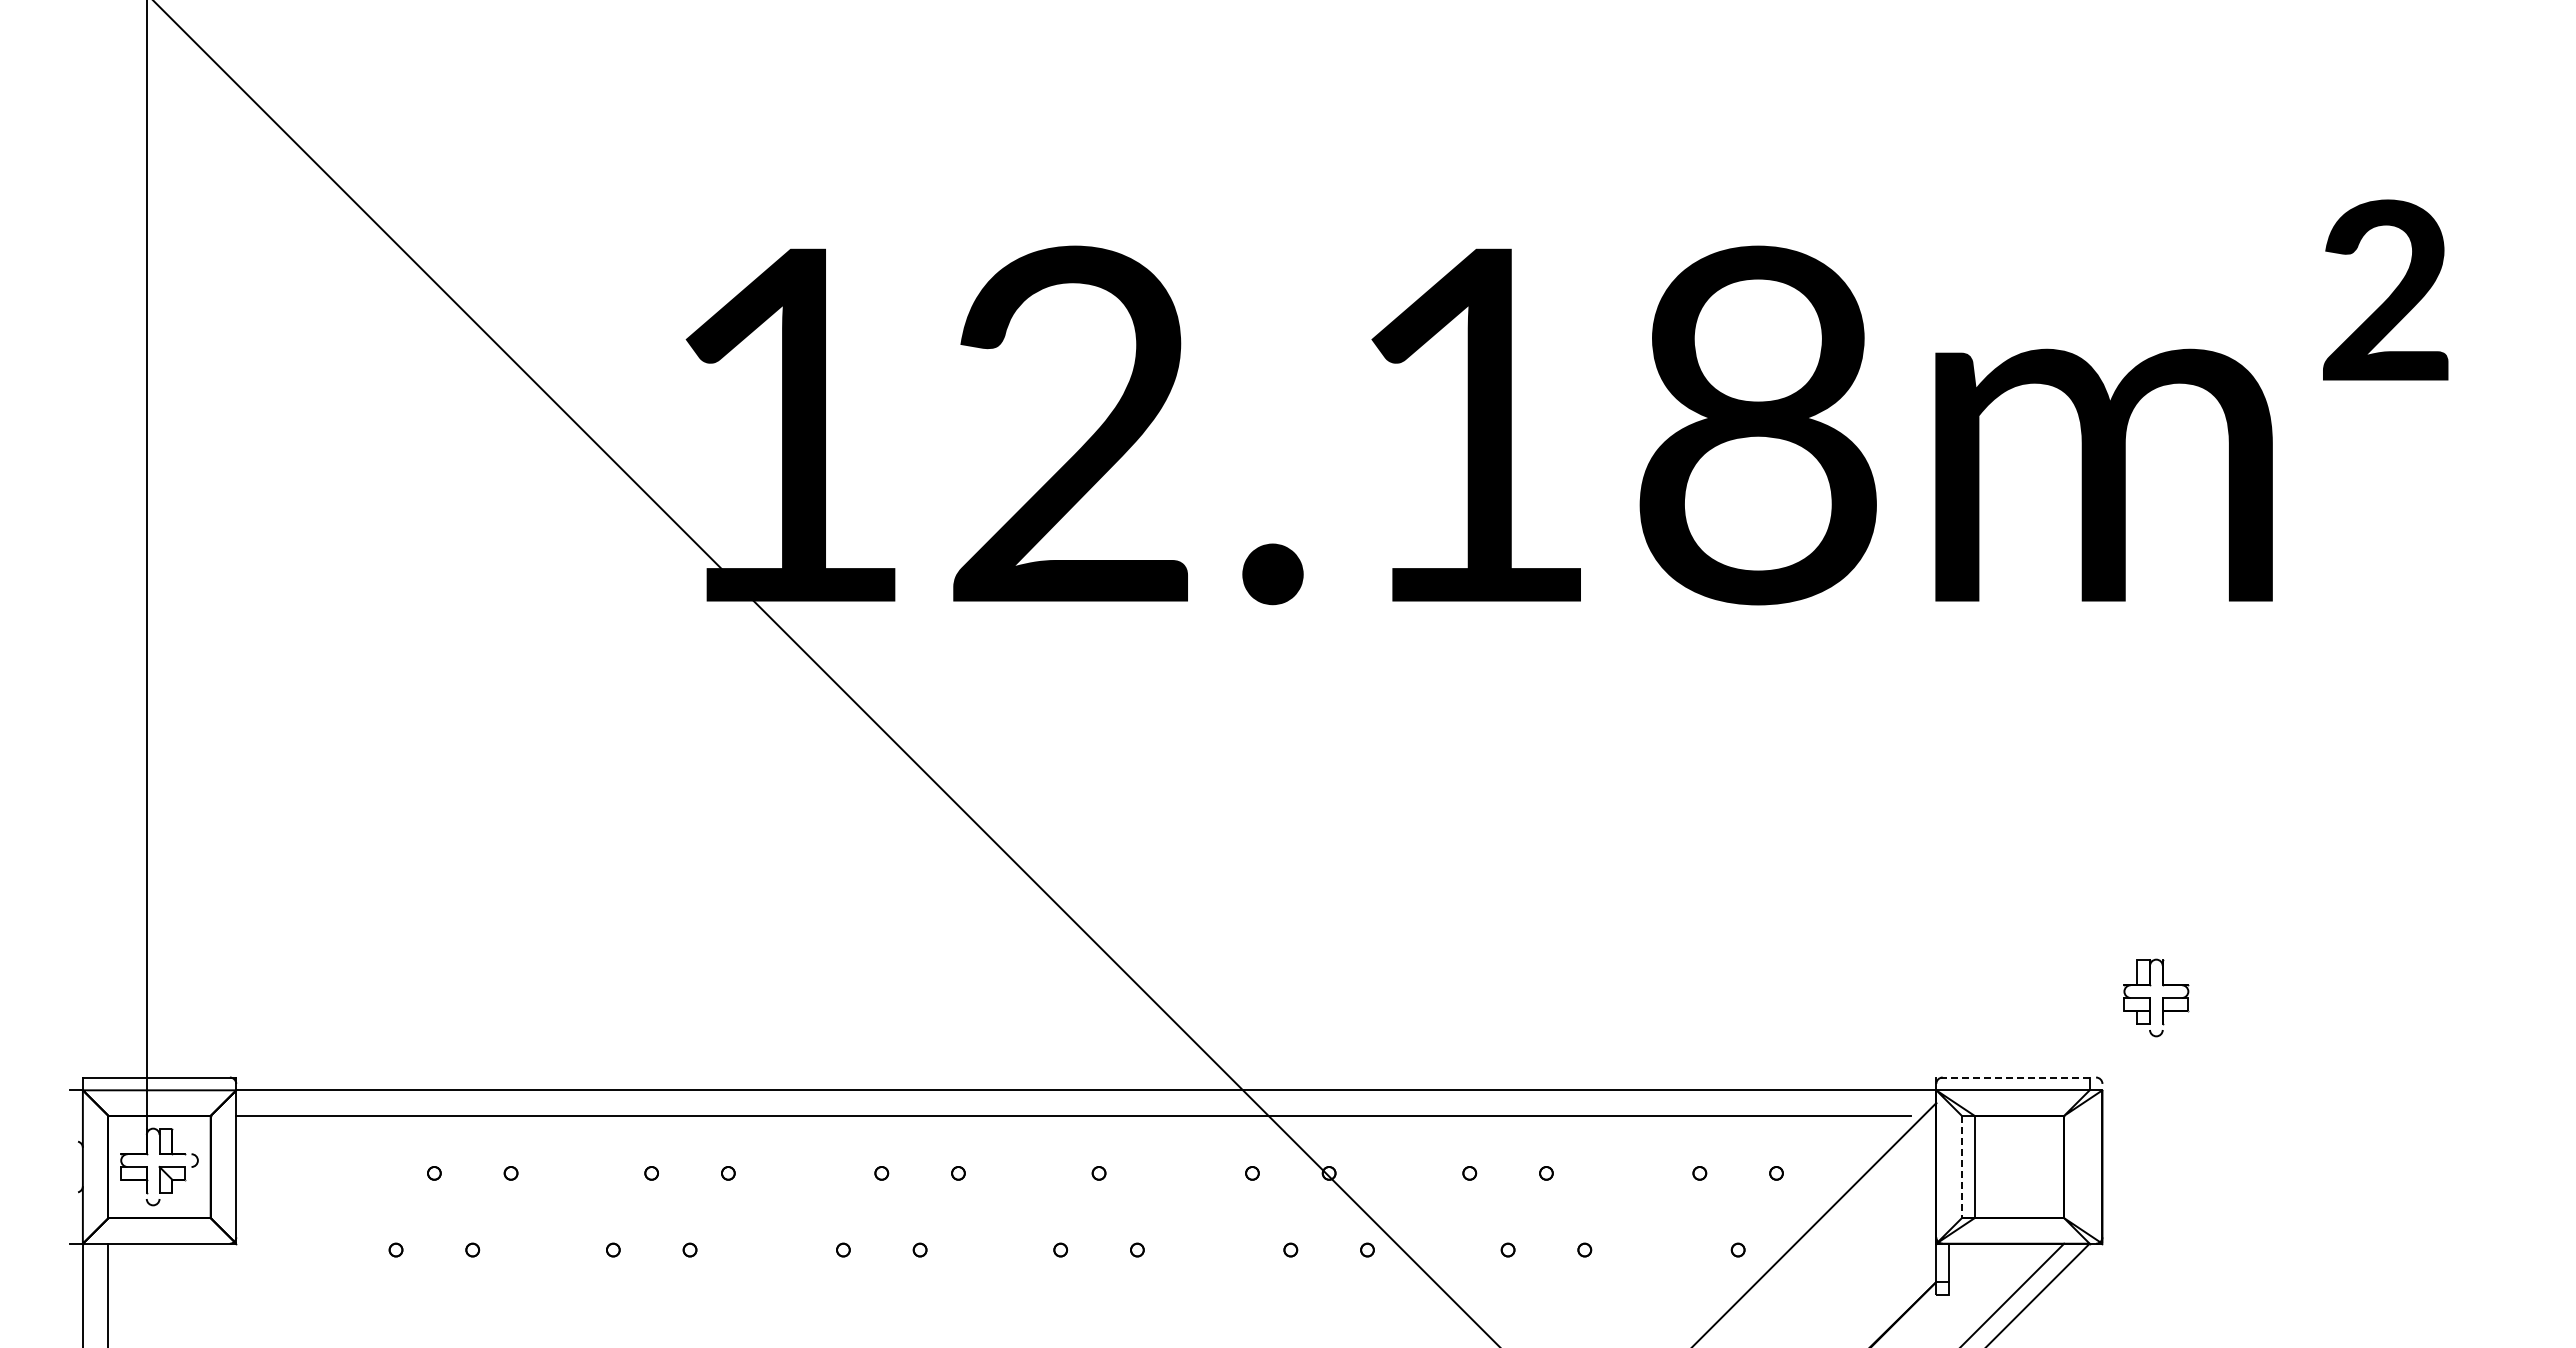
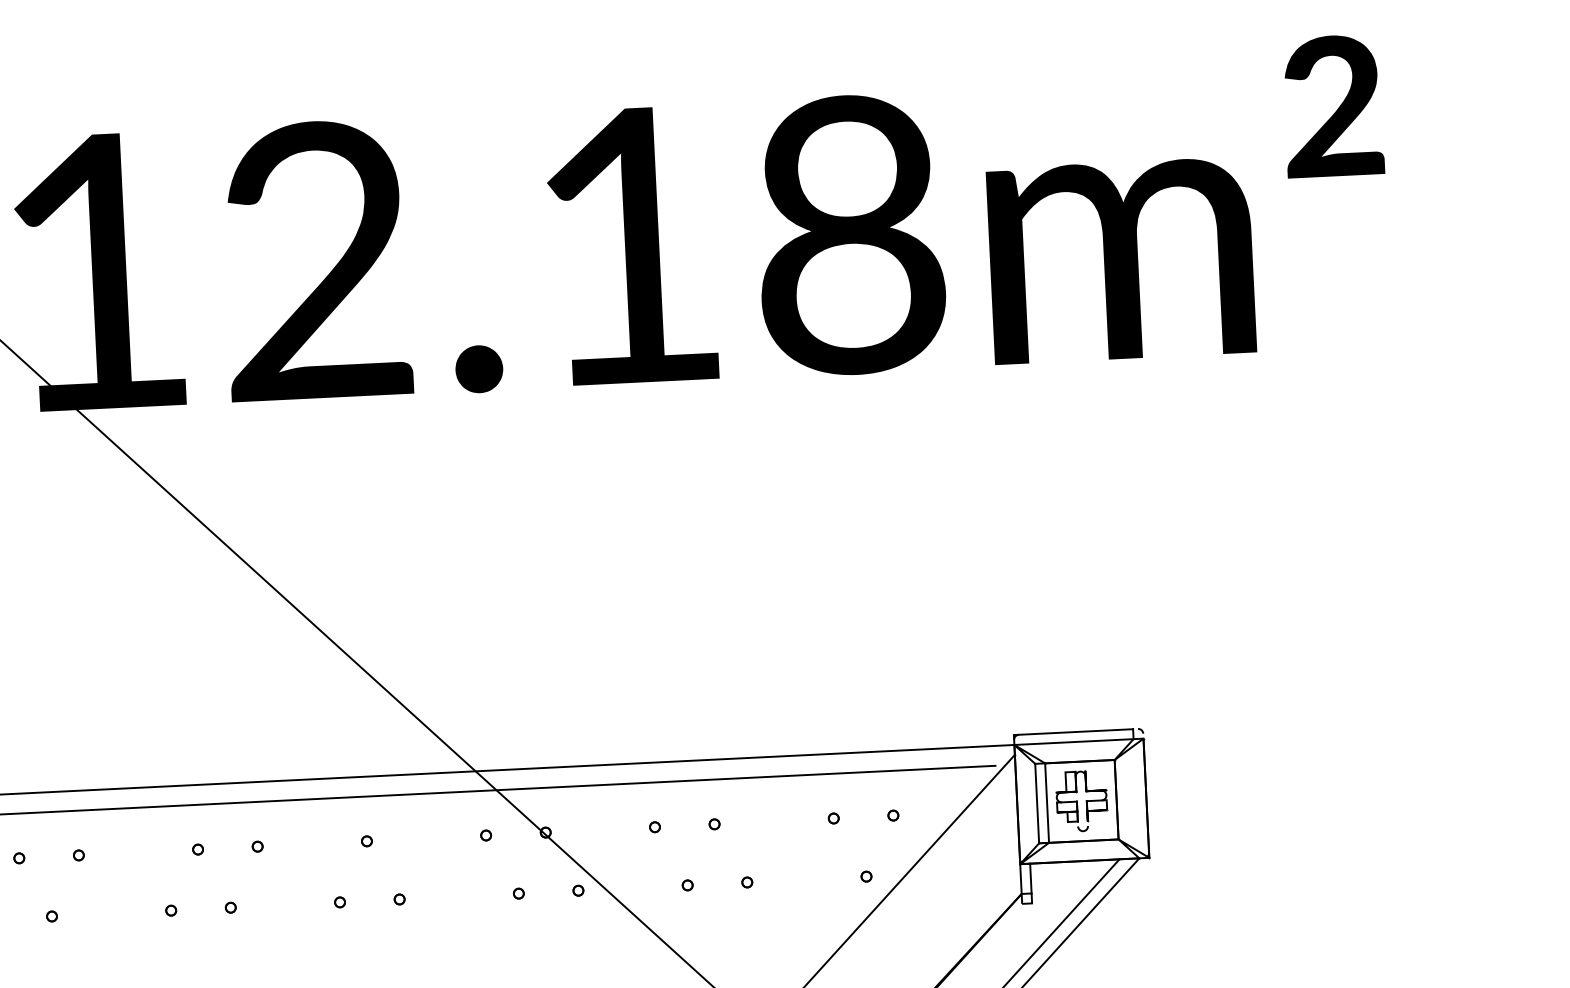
part: (2156, 997) -> (1081, 801), moved
line: (2013, 1077) -> (1073, 732), dashed -> solid
line: (1961, 1167) -> (1036, 803), dashed -> solid

